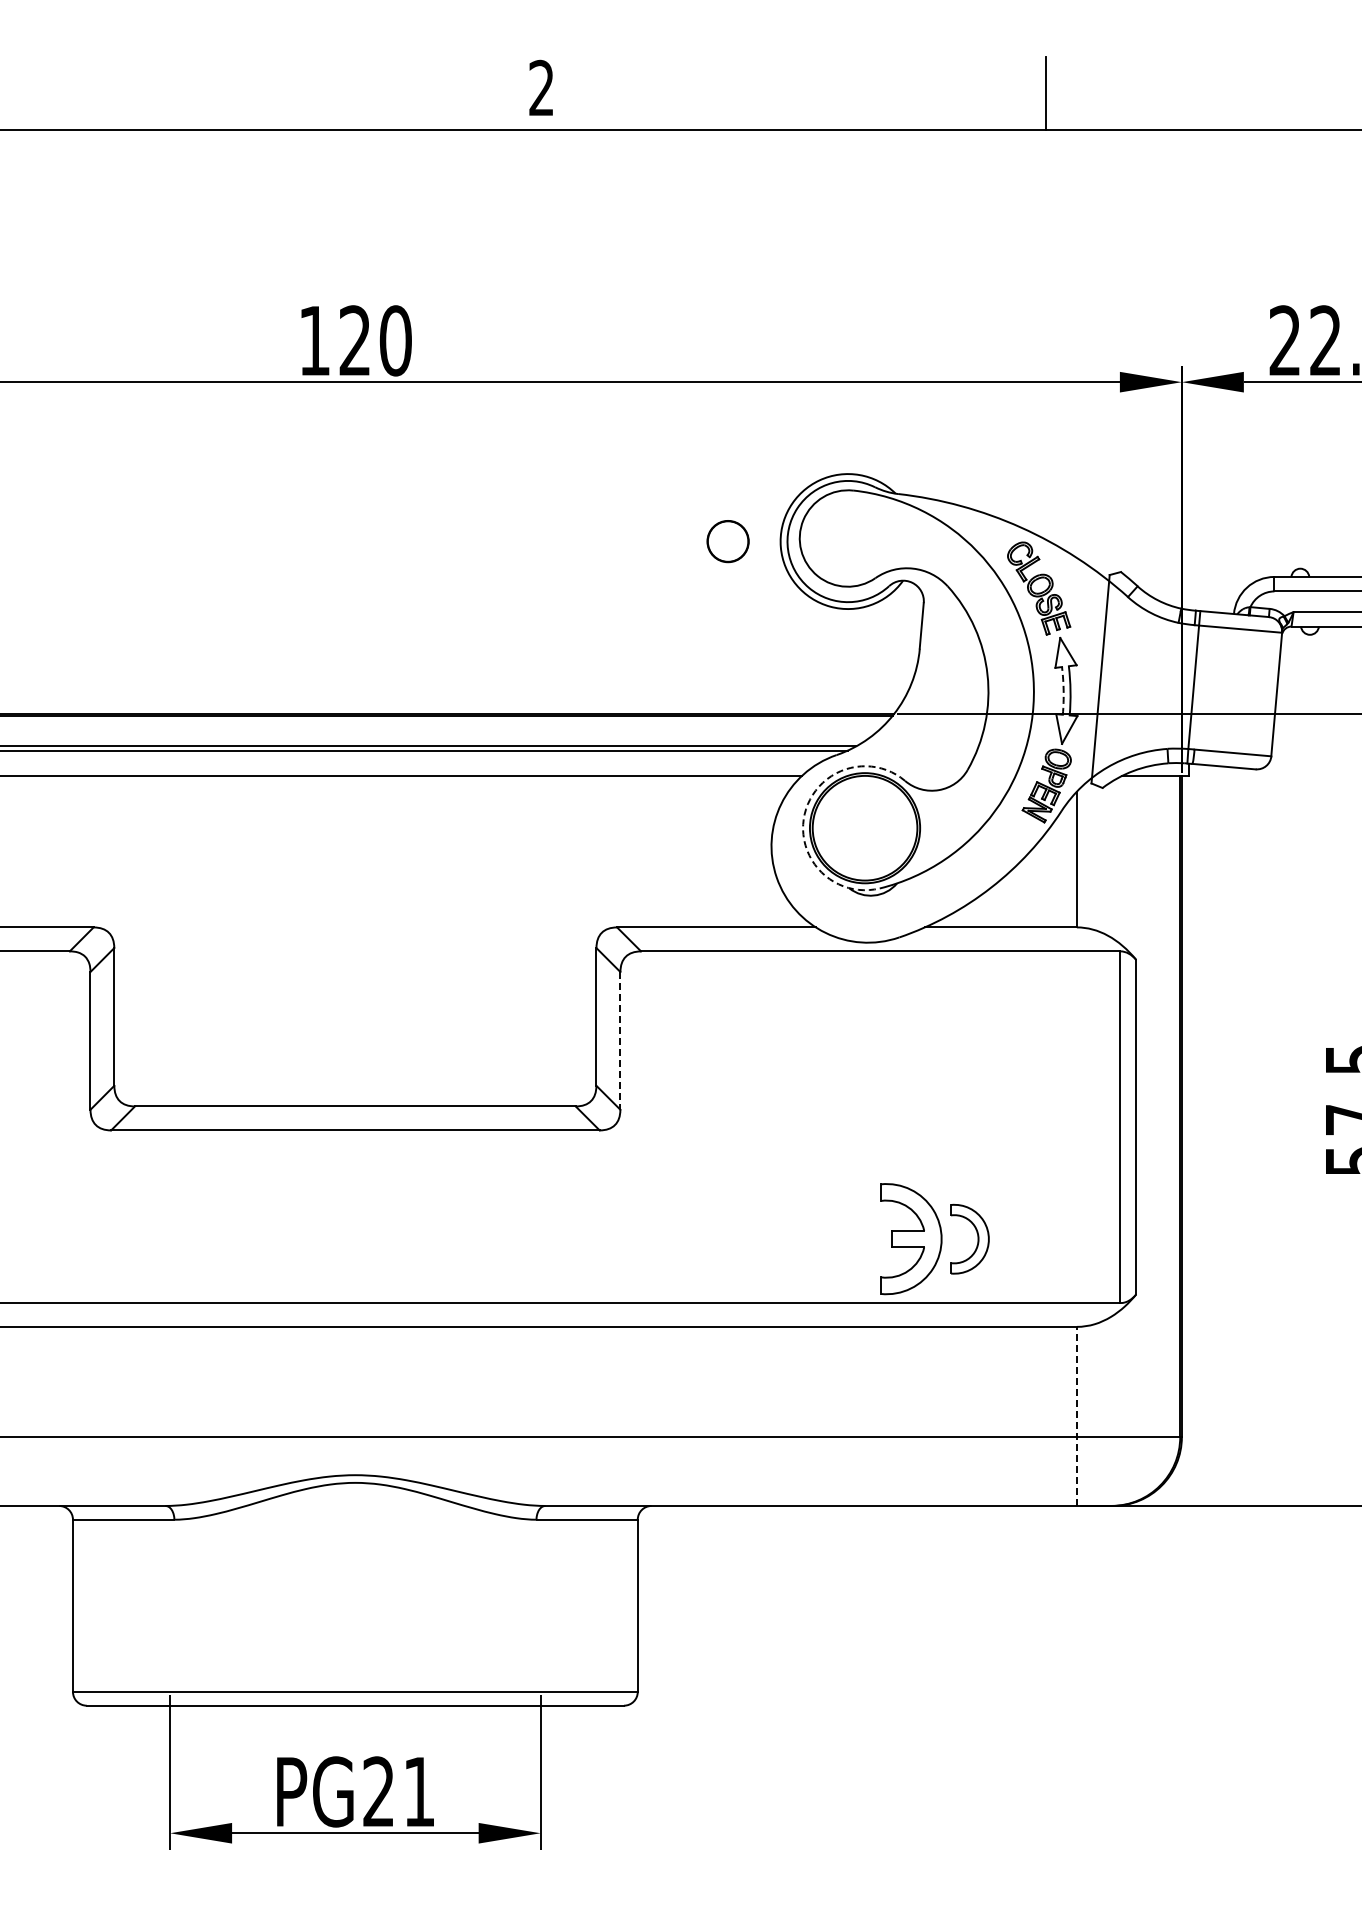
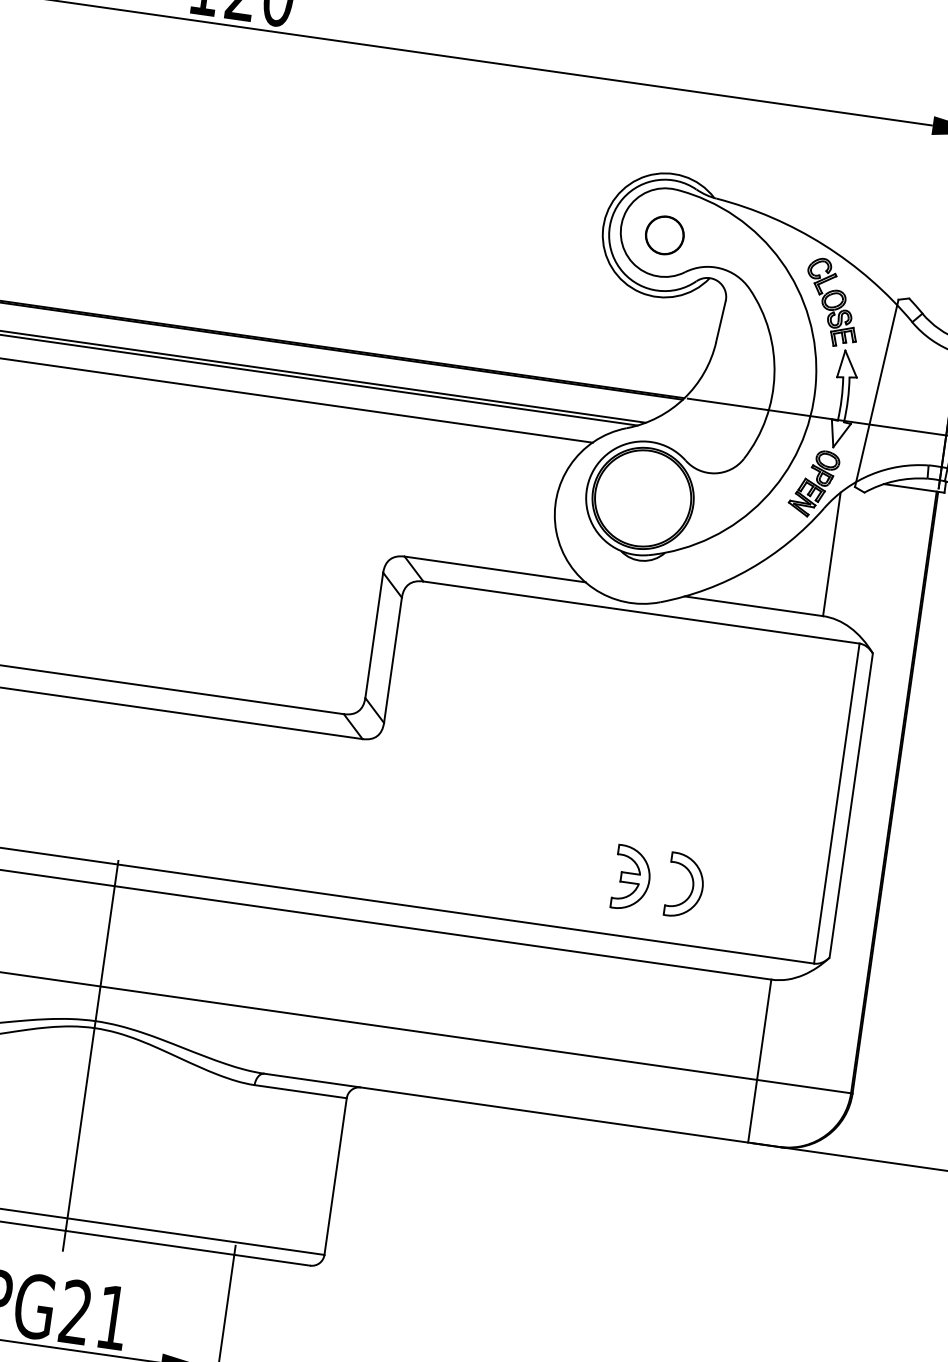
circle: (727, 541) -> (664, 235), moved
arc: (1063, 690) -> (841, 398), dashed -> solid
arc: (804, 814) -> (589, 478), dashed -> solid
line: (620, 1040) -> (393, 659), dashed -> solid
part: (911, 1239) -> (632, 878), size x0.62
line: (1076, 1416) -> (759, 1061), dashed -> solid
line: (355, 1513) -> (90, 1056), added

